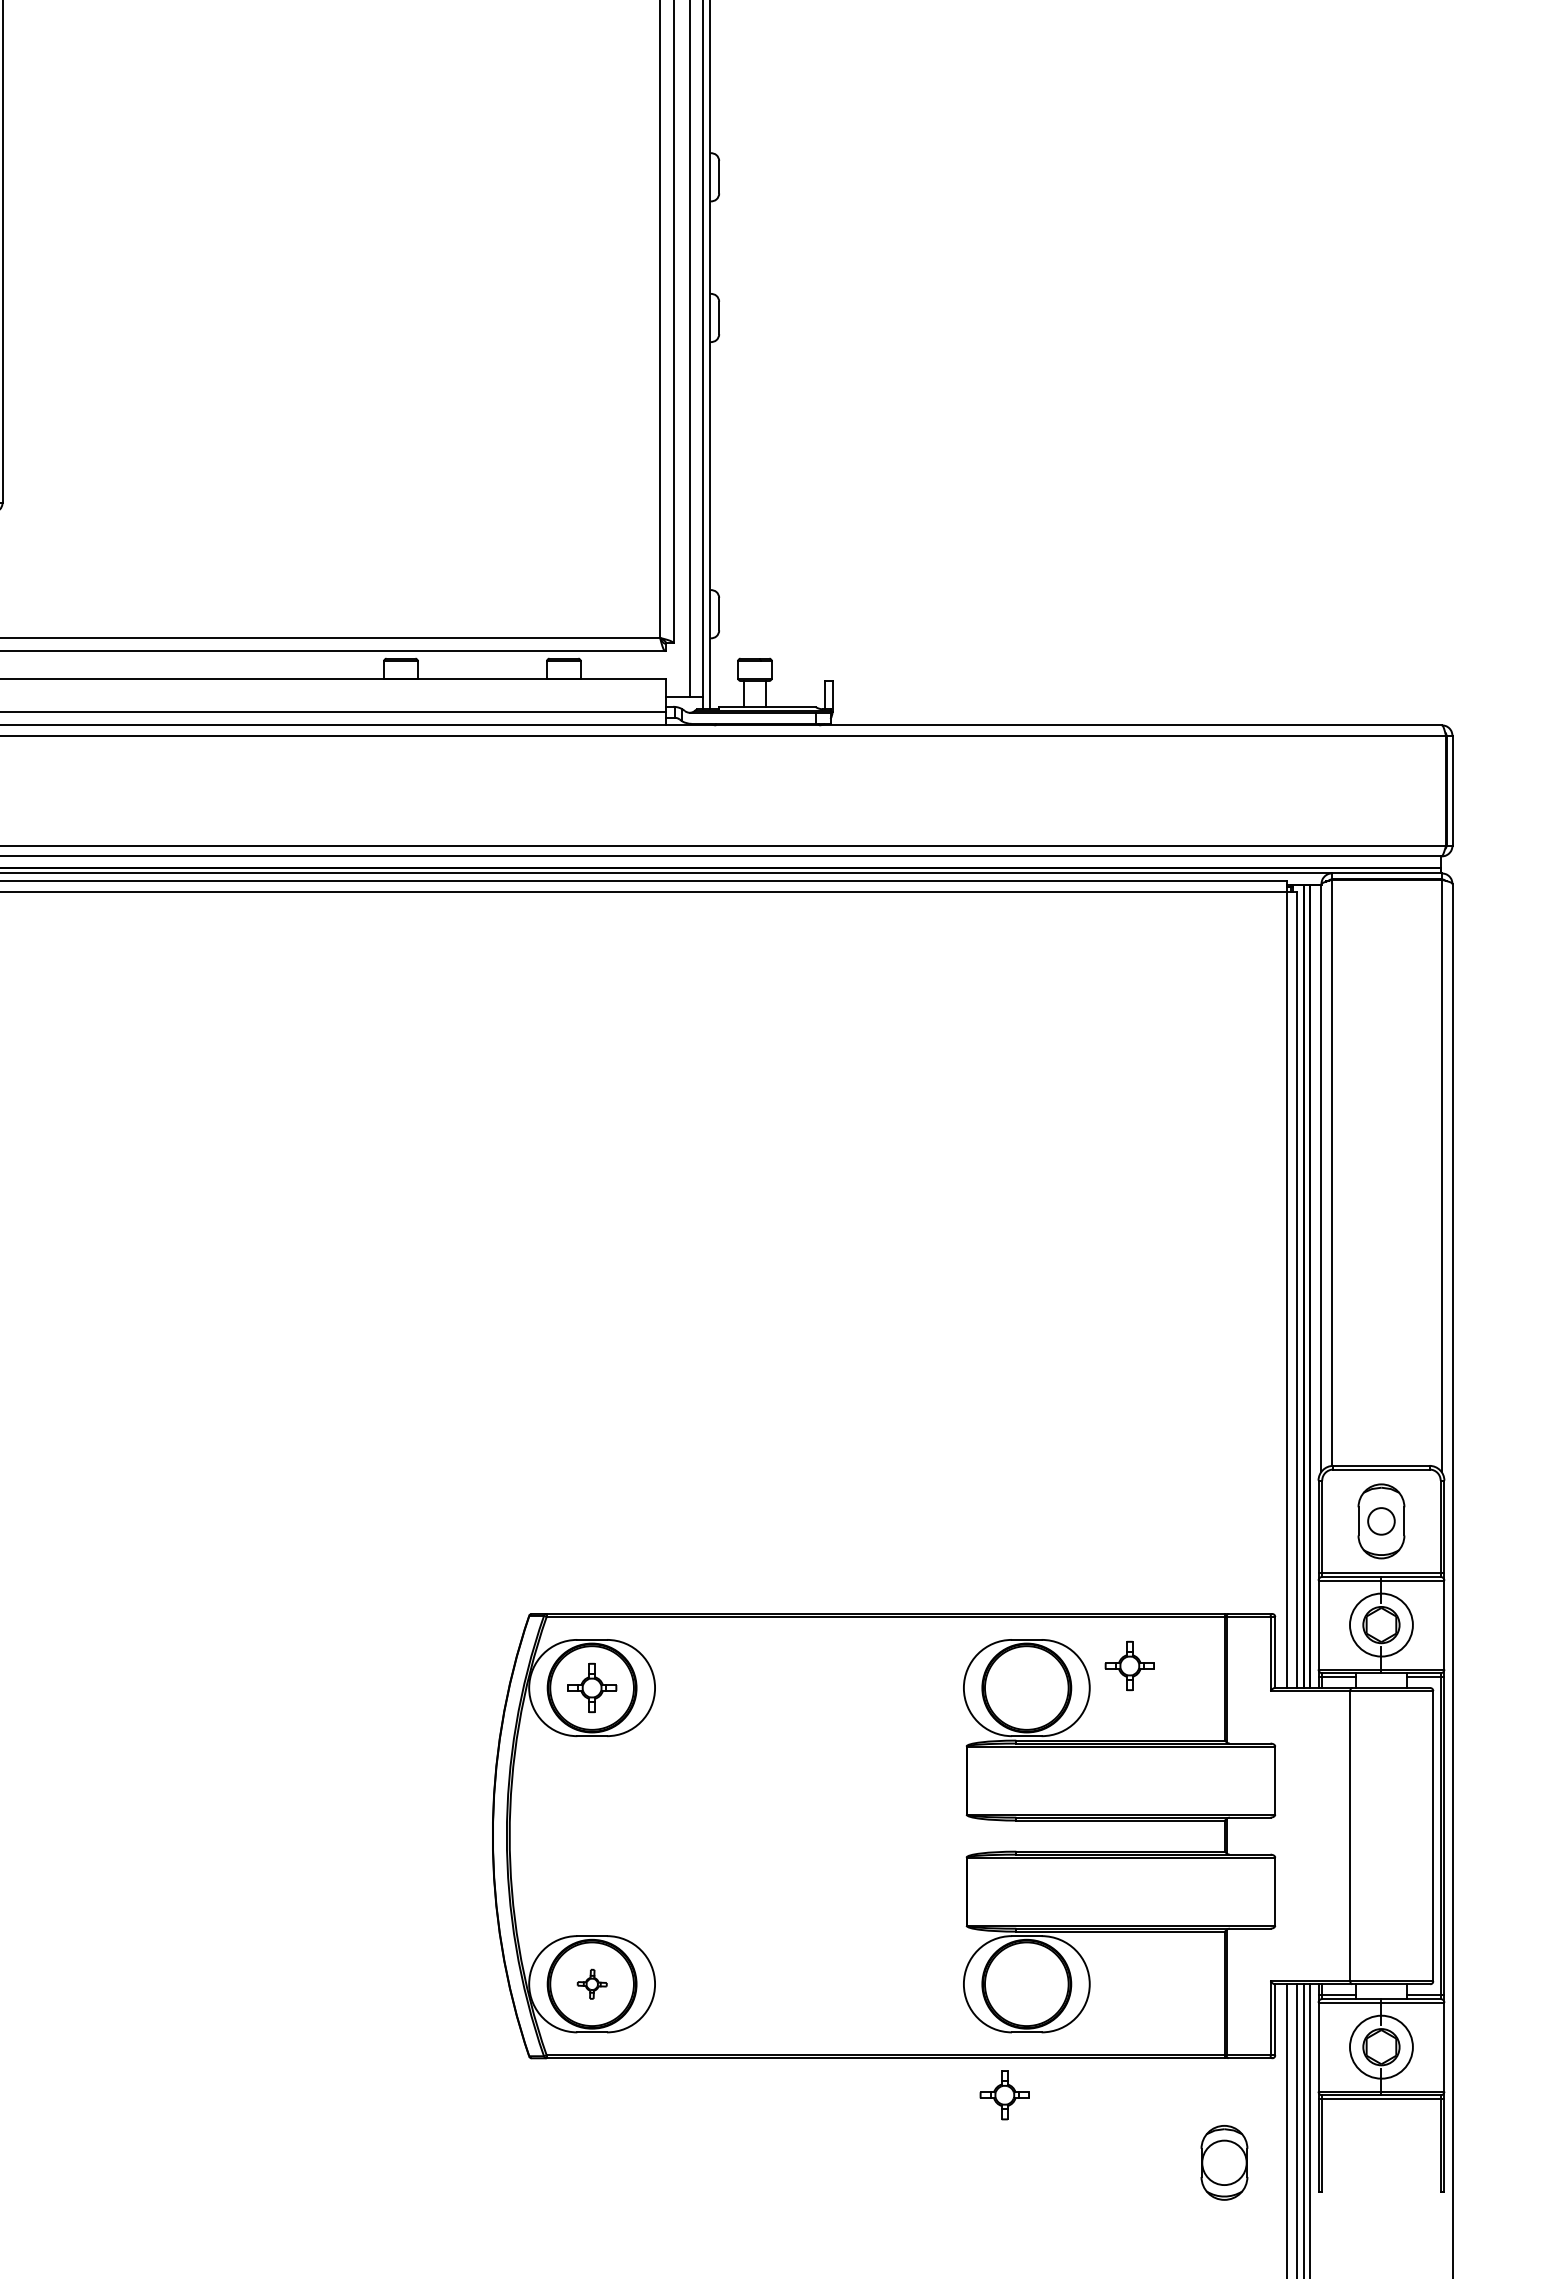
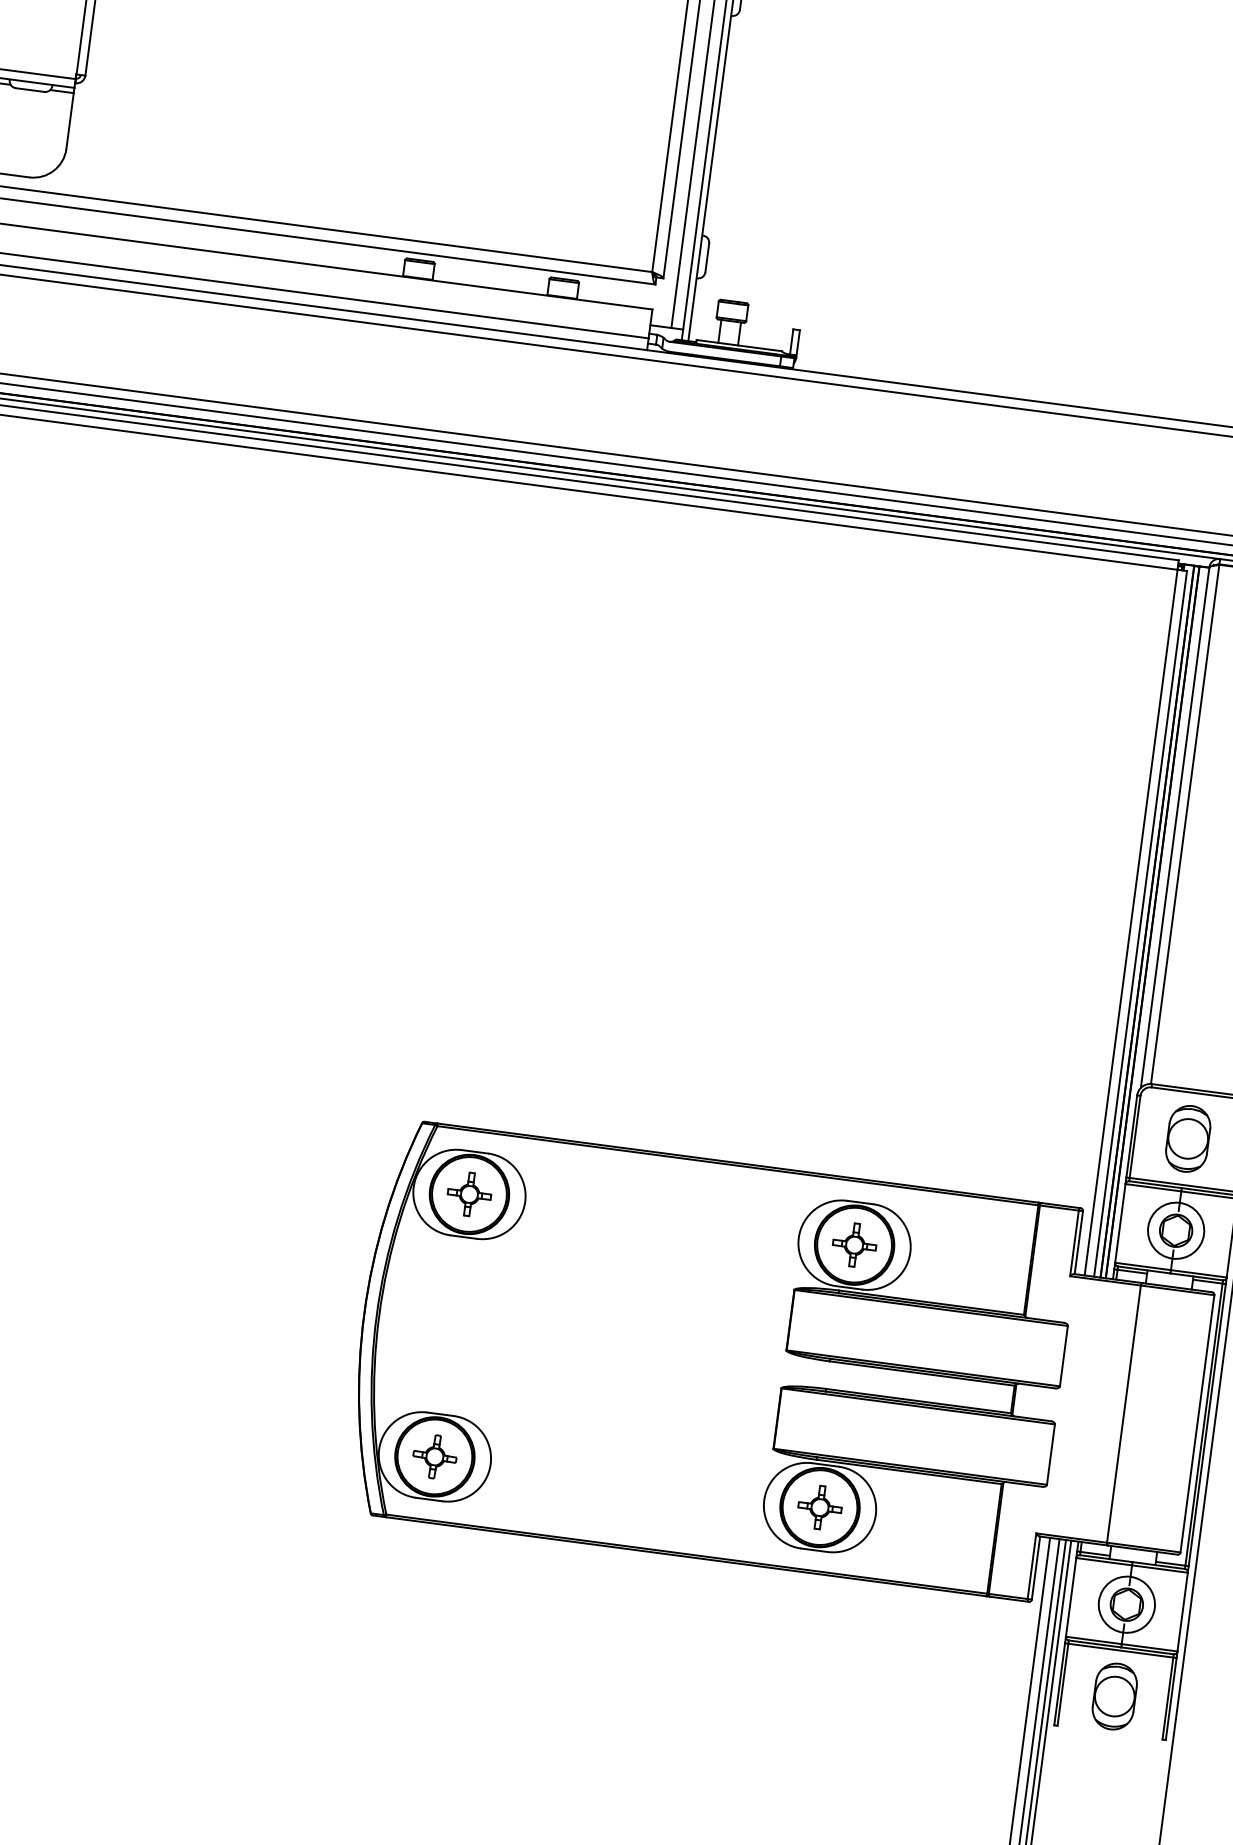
circle: (1381, 1521) -> (1188, 1139), size x1.67
part: (1129, 1665) -> (854, 1244), moved
part: (592, 1984) -> (435, 1457), size x1.67
part: (1004, 2095) -> (819, 1507), moved
part: (1224, 2162) -> (1114, 1696), moved

